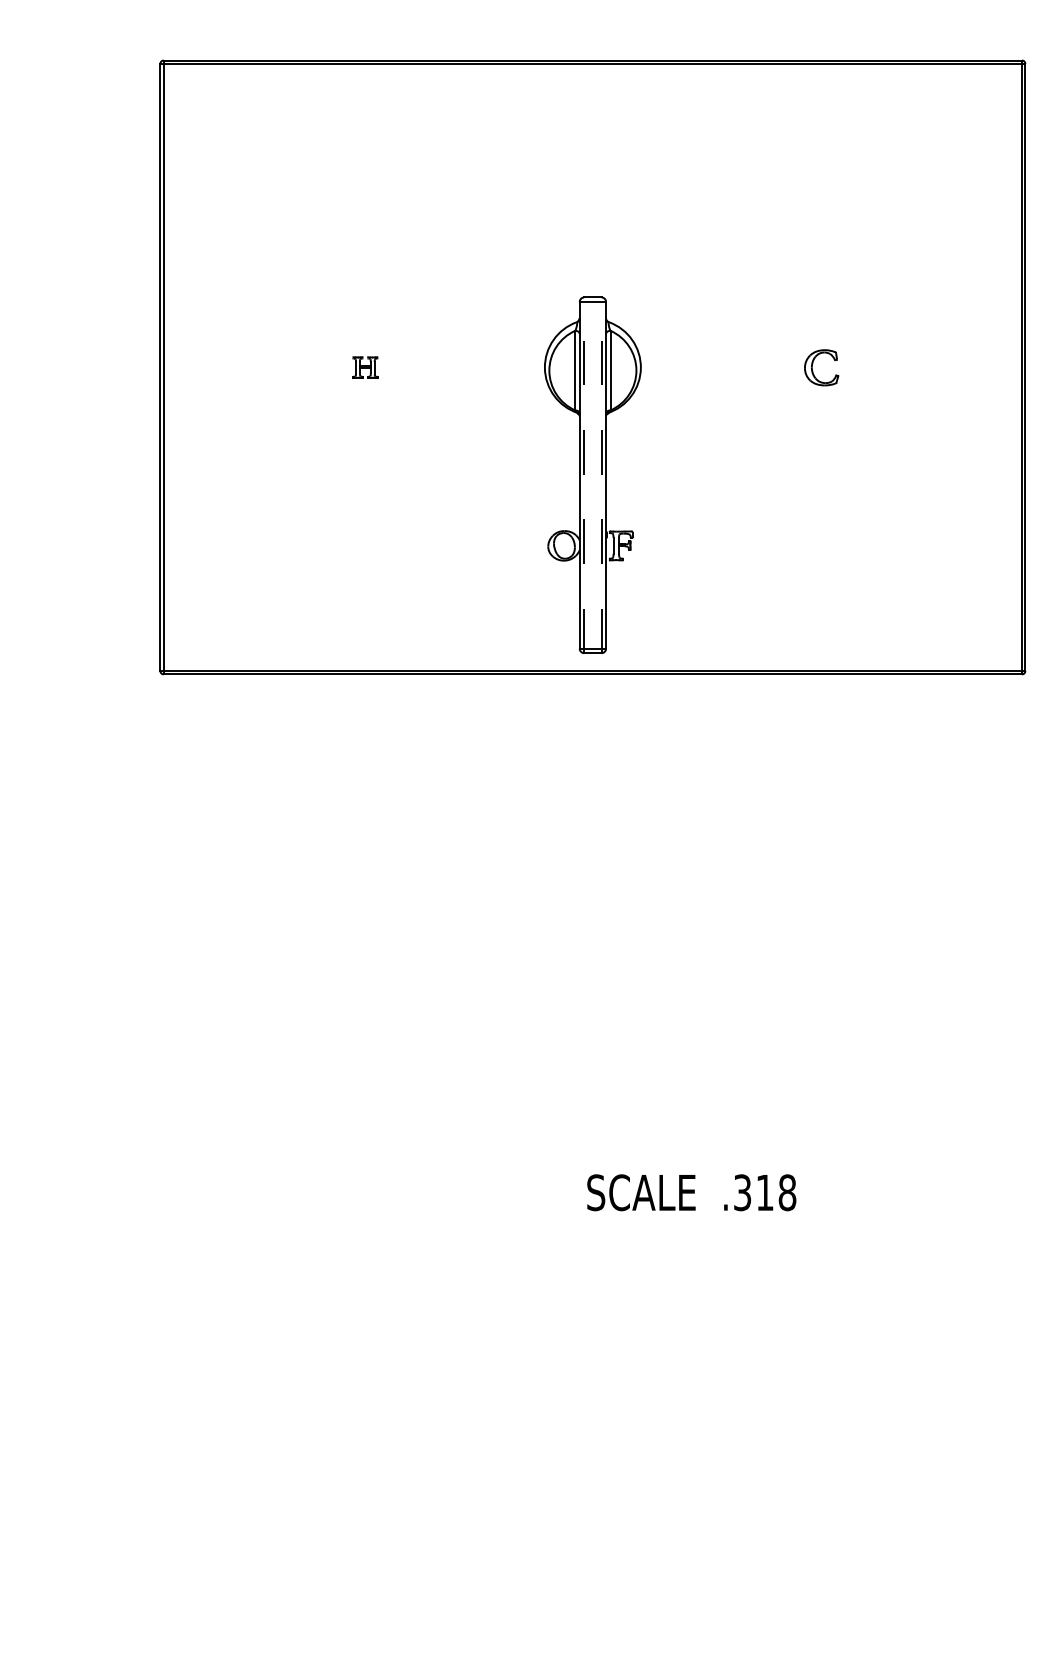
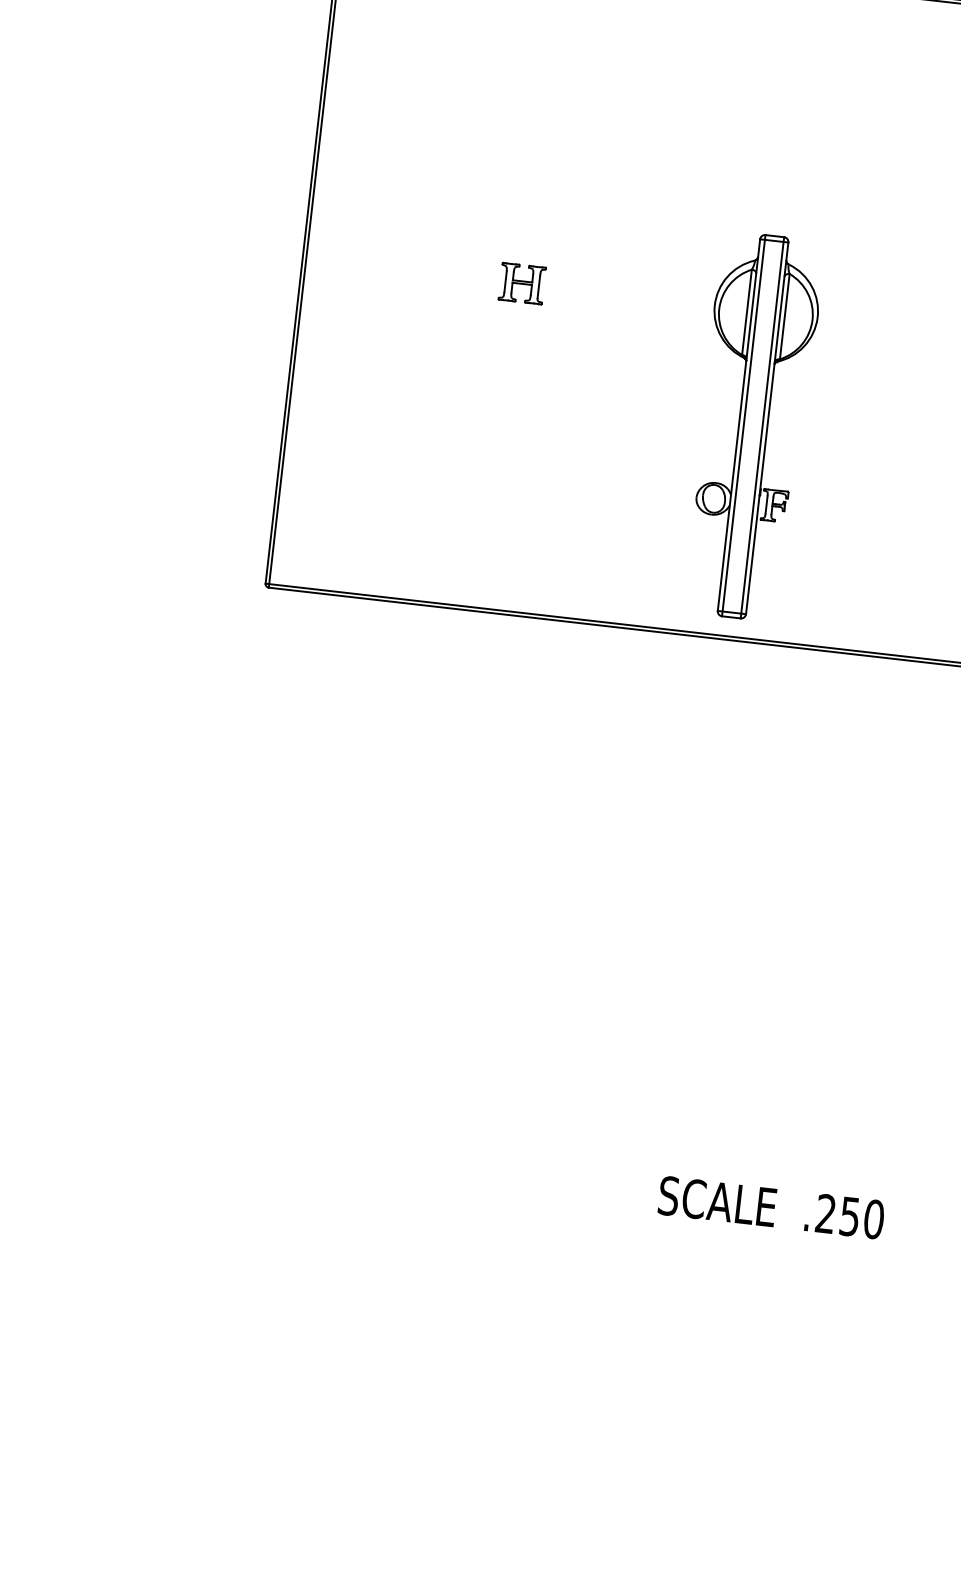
part: (365, 367) -> (522, 283), size x1.67
line: (584, 475) -> (744, 425), dashed -> solid
line: (601, 475) -> (762, 427), dashed -> solid
text: (765, 1192) -> (850, 1216), .318 -> .250

